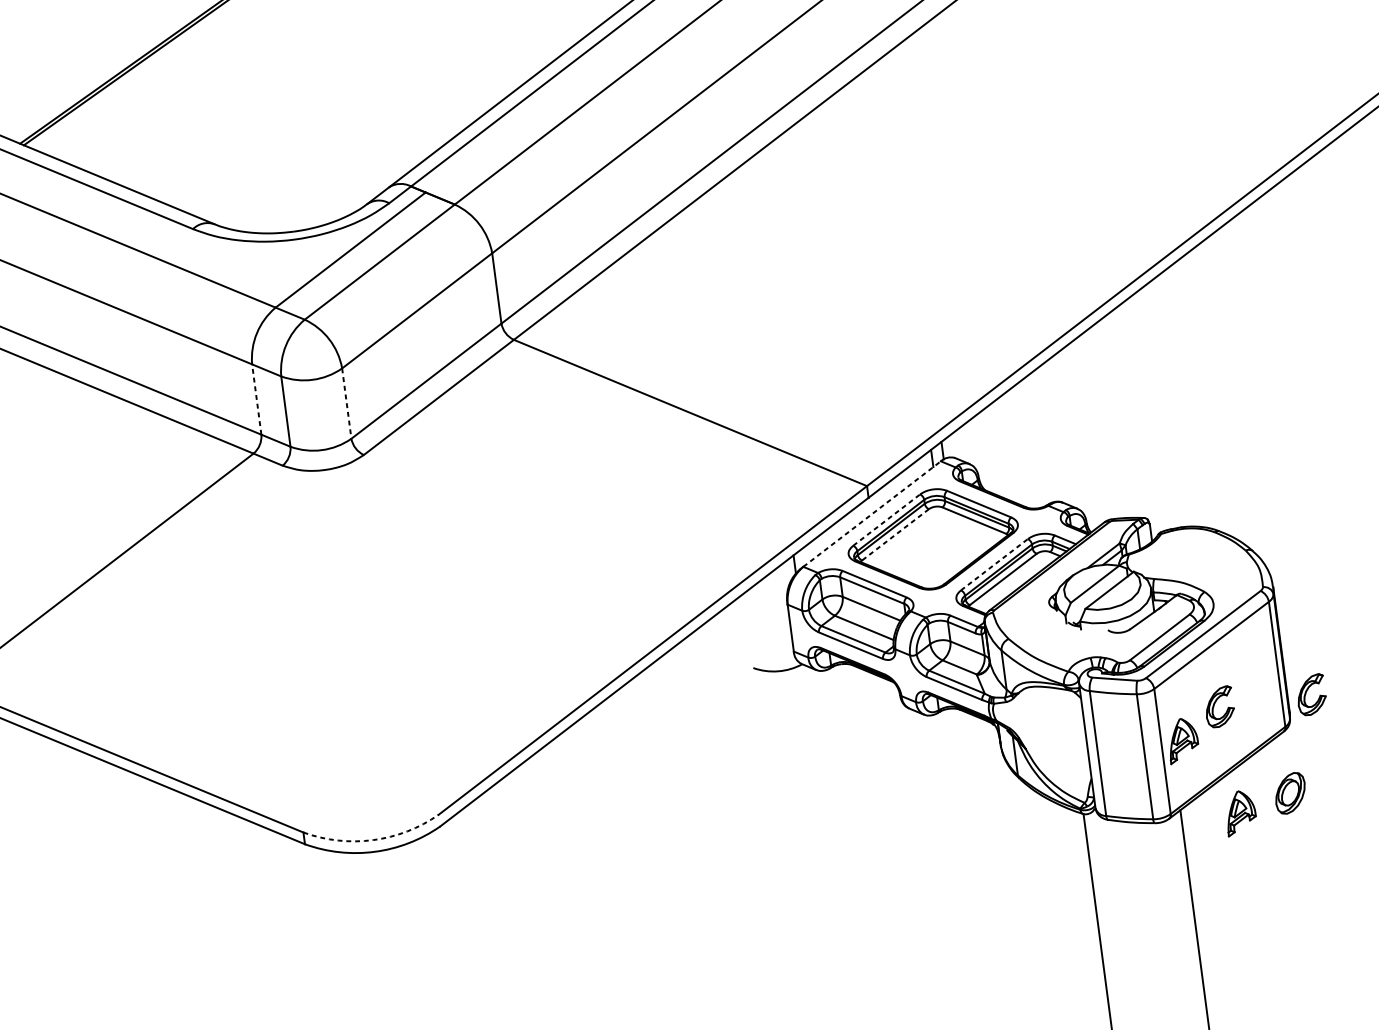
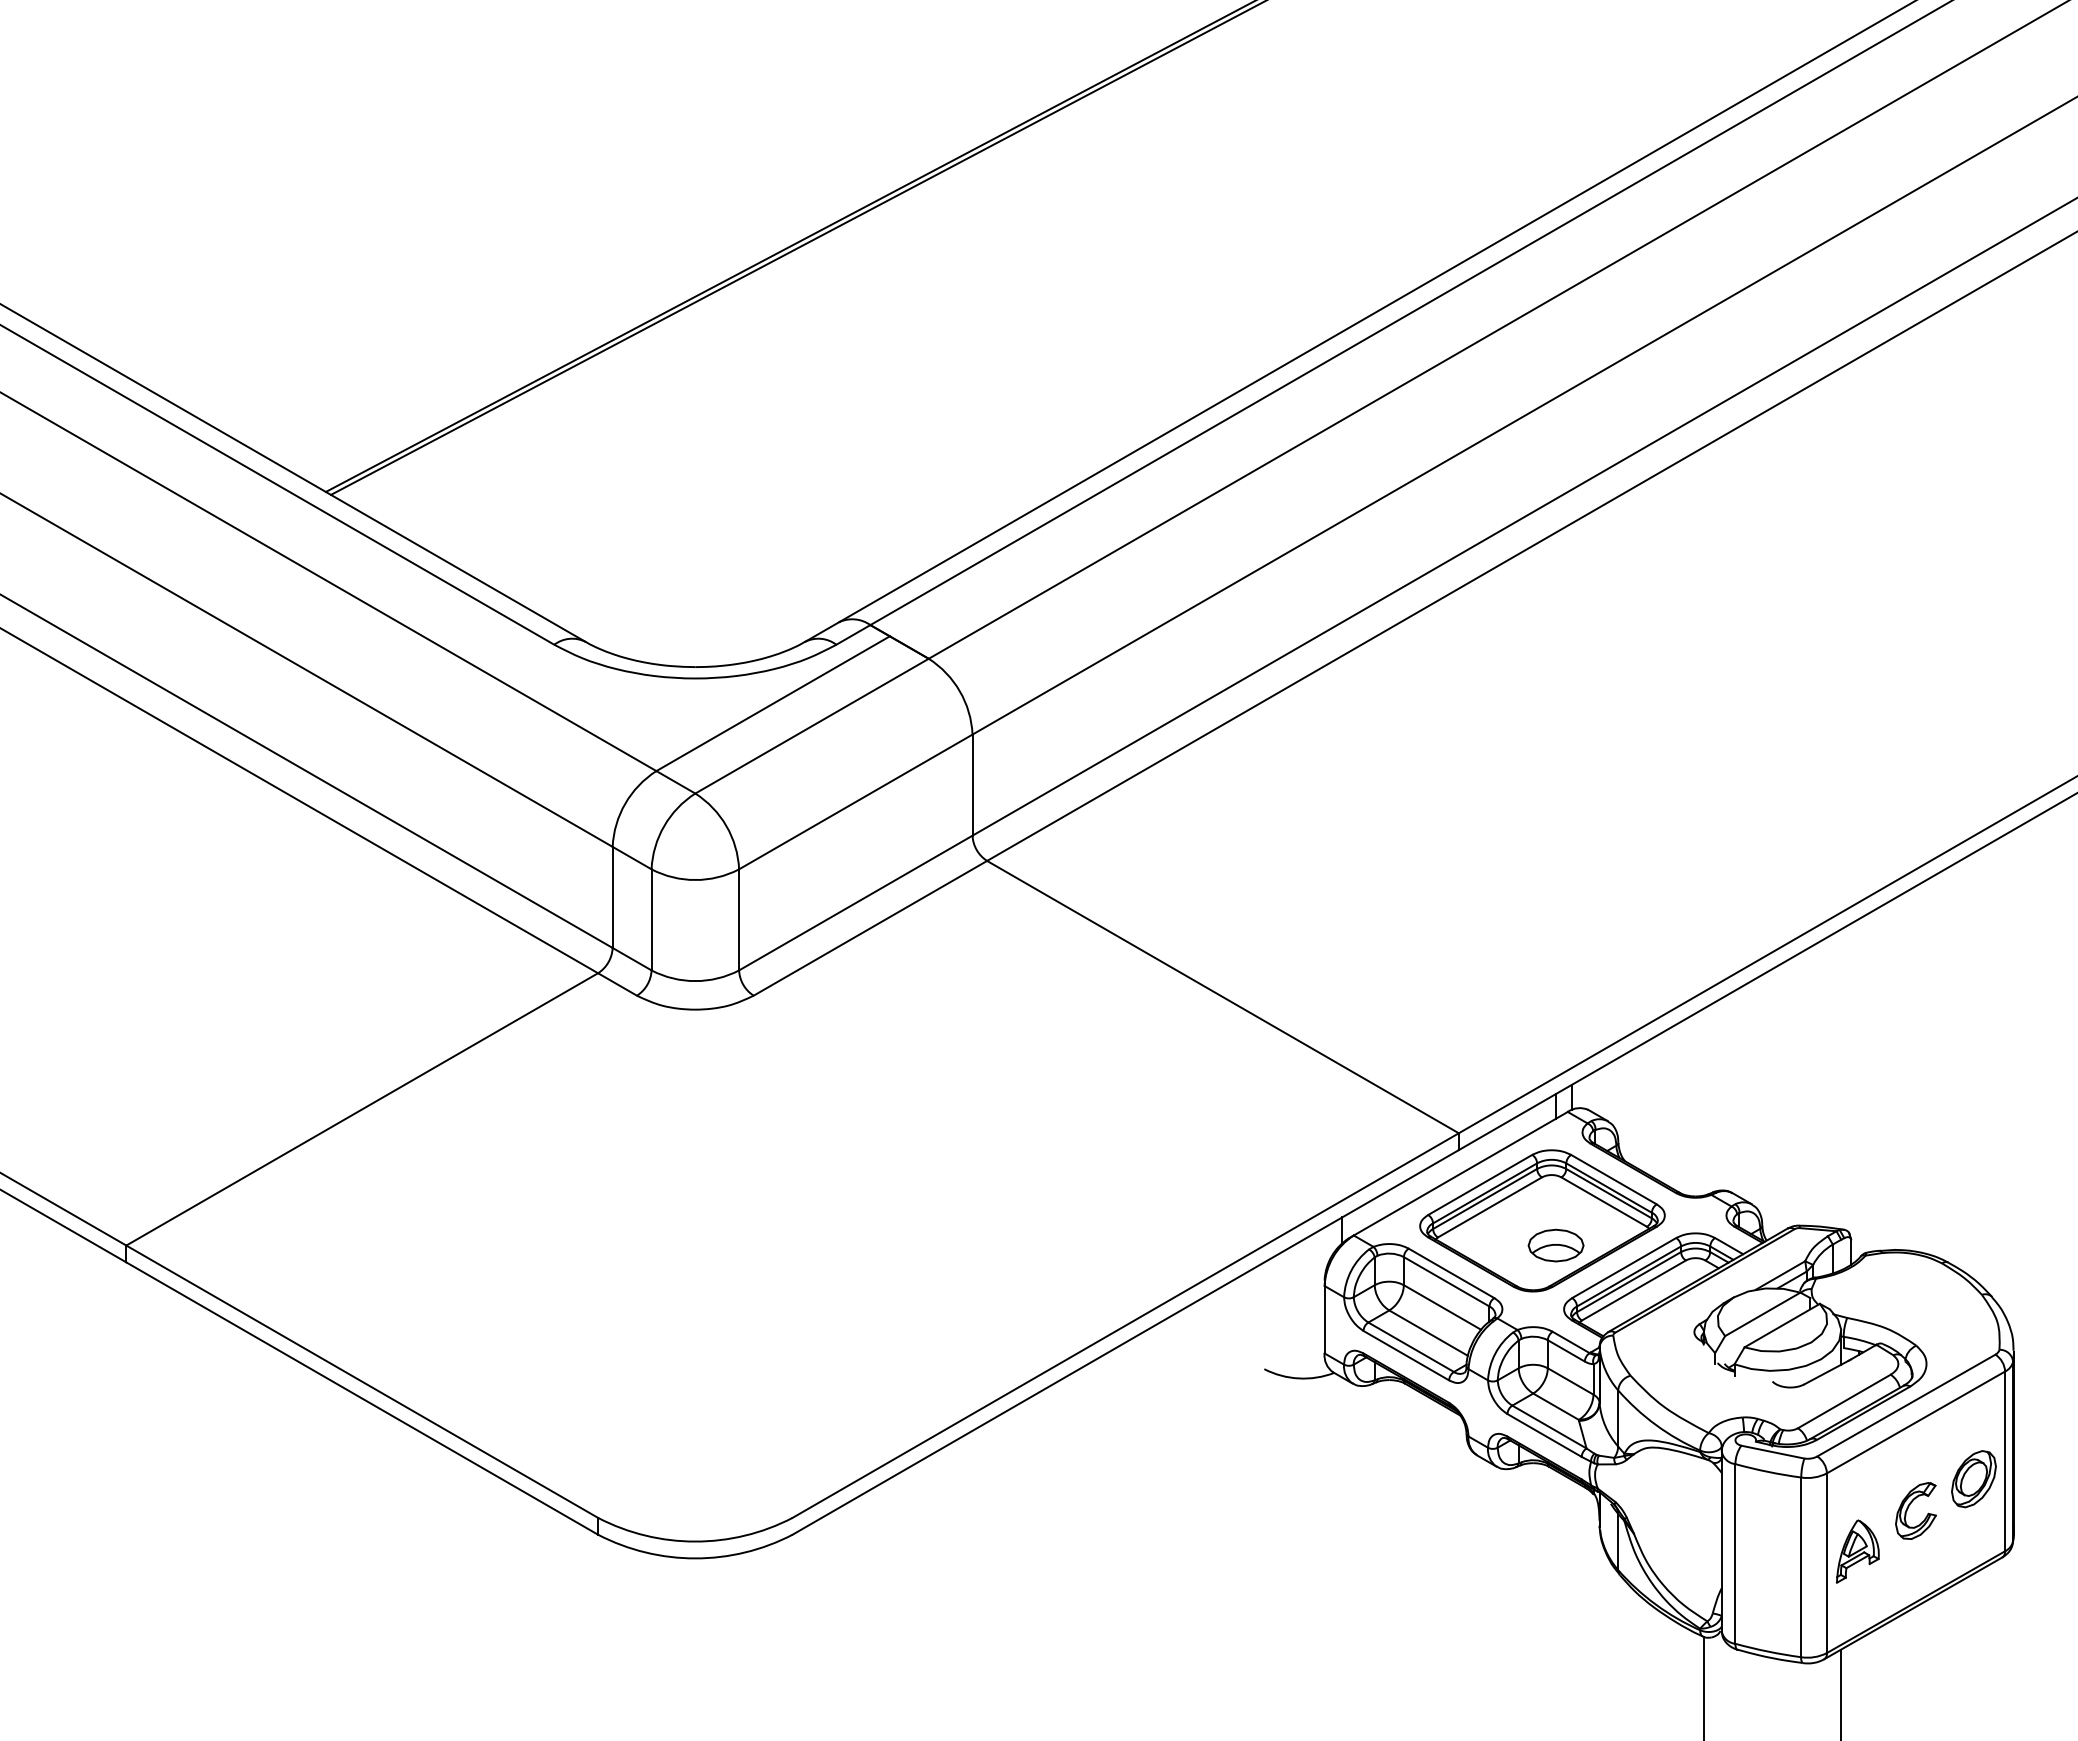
line: (256, 399) -> (612, 897), dashed -> solid
line: (347, 403) -> (739, 919), dashed -> solid
line: (871, 513) -> (1460, 1173), dashed -> solid
line: (886, 519) -> (1480, 1184), dashed -> solid
line: (895, 534) -> (1489, 1207), dashed -> solid
part: (944, 555) -> (1555, 1245), added
line: (994, 564) -> (1624, 1267), dashed -> solid
part: (1307, 691) -> (2042, 1505), removed
part: (1290, 793) -> (1973, 1479), moved
part: (1240, 812) -> (1925, 1664), removed
arc: (373, 840) -> (695, 1541), dashed -> solid

